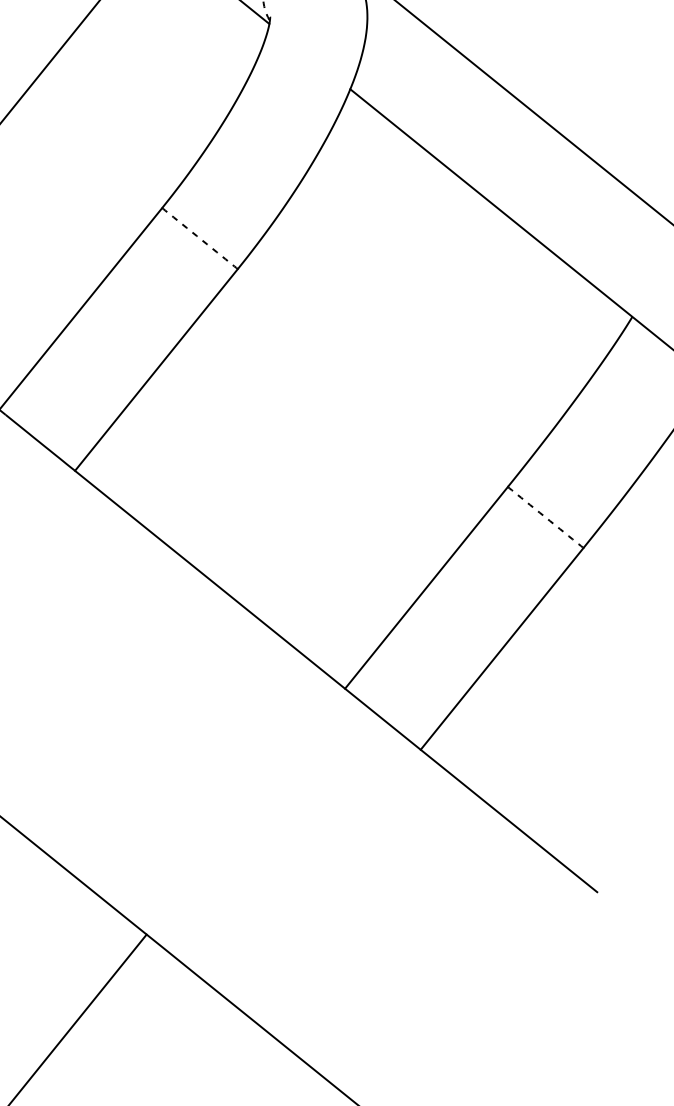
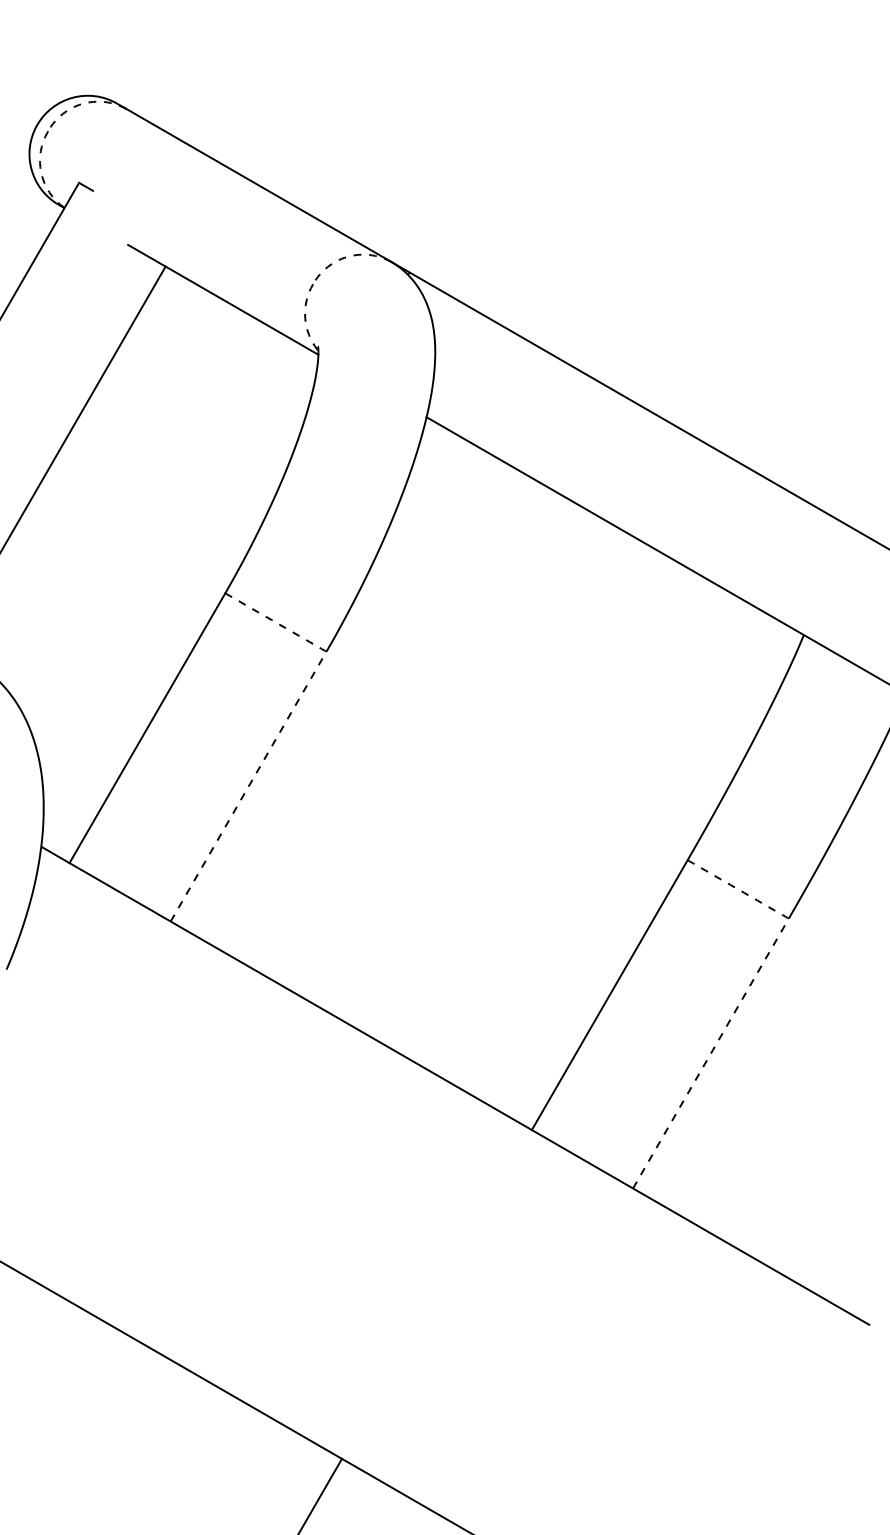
line: (156, 369) -> (248, 786), solid -> dashed
line: (501, 648) -> (710, 1053), solid -> dashed

